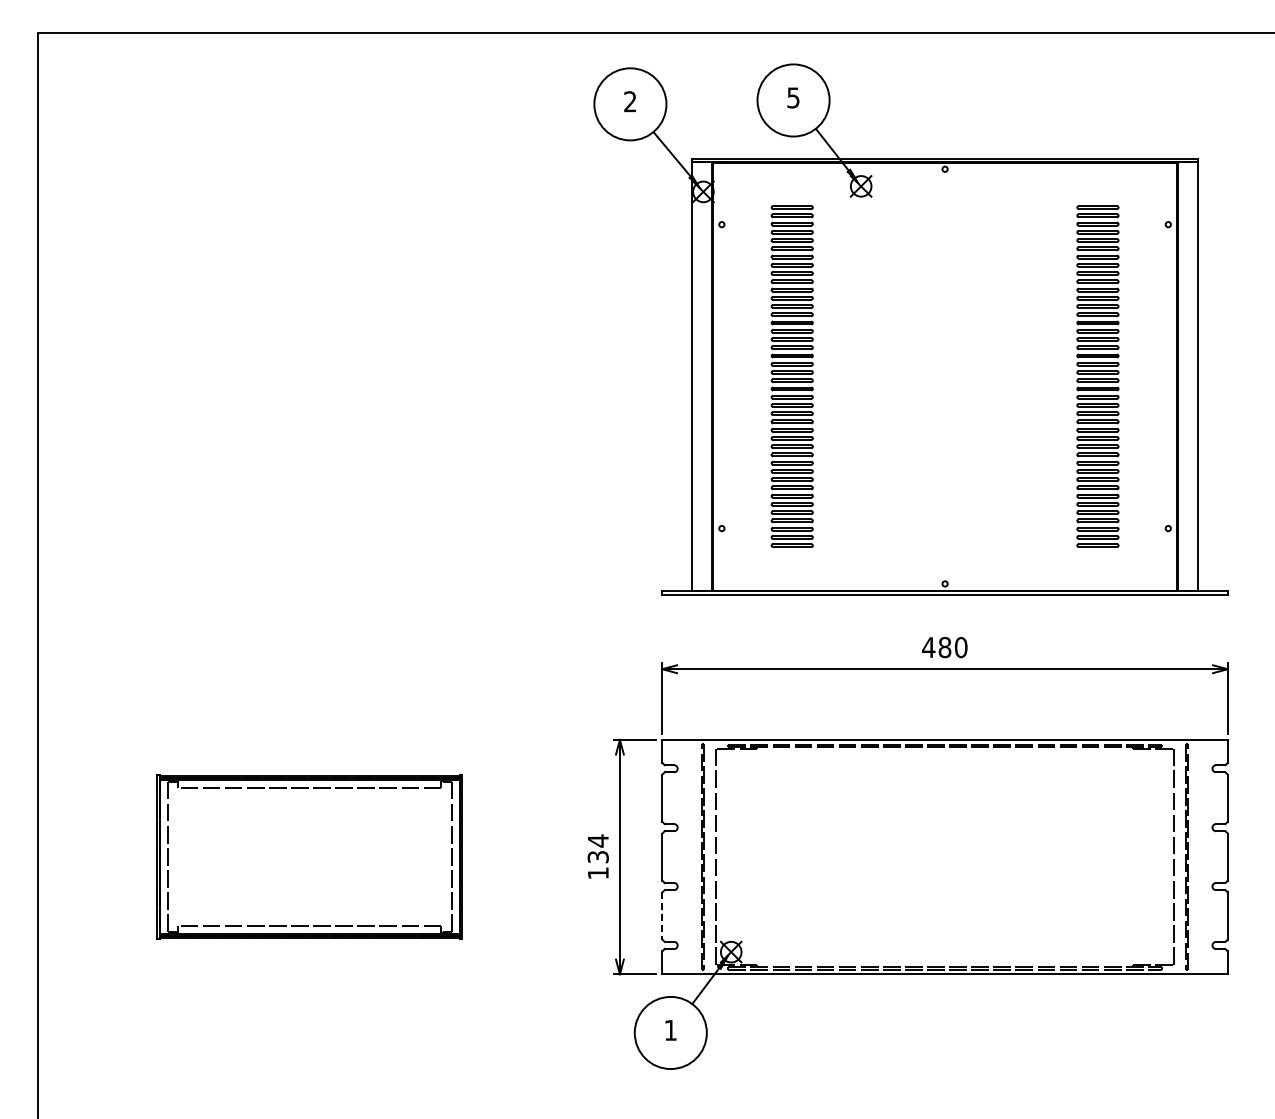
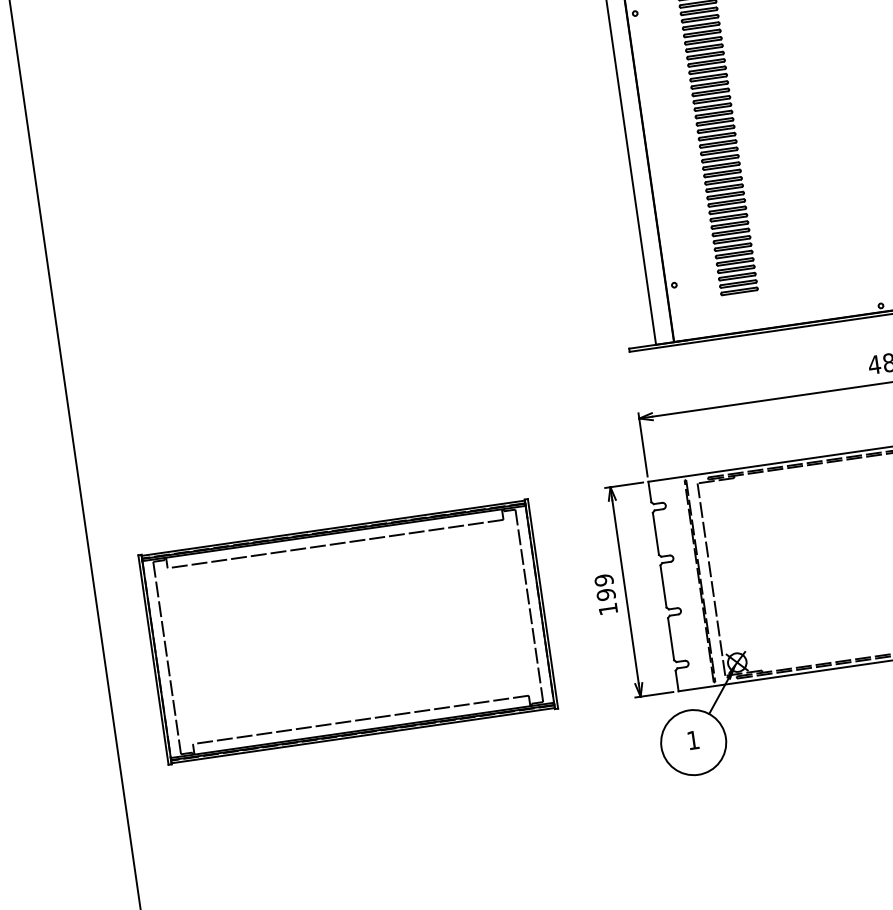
text: (597, 848) -> (604, 587), 134 -> 199
part: (309, 856) -> (348, 631), size x1.43
line: (662, 916) -> (671, 639), dashed -> solid

